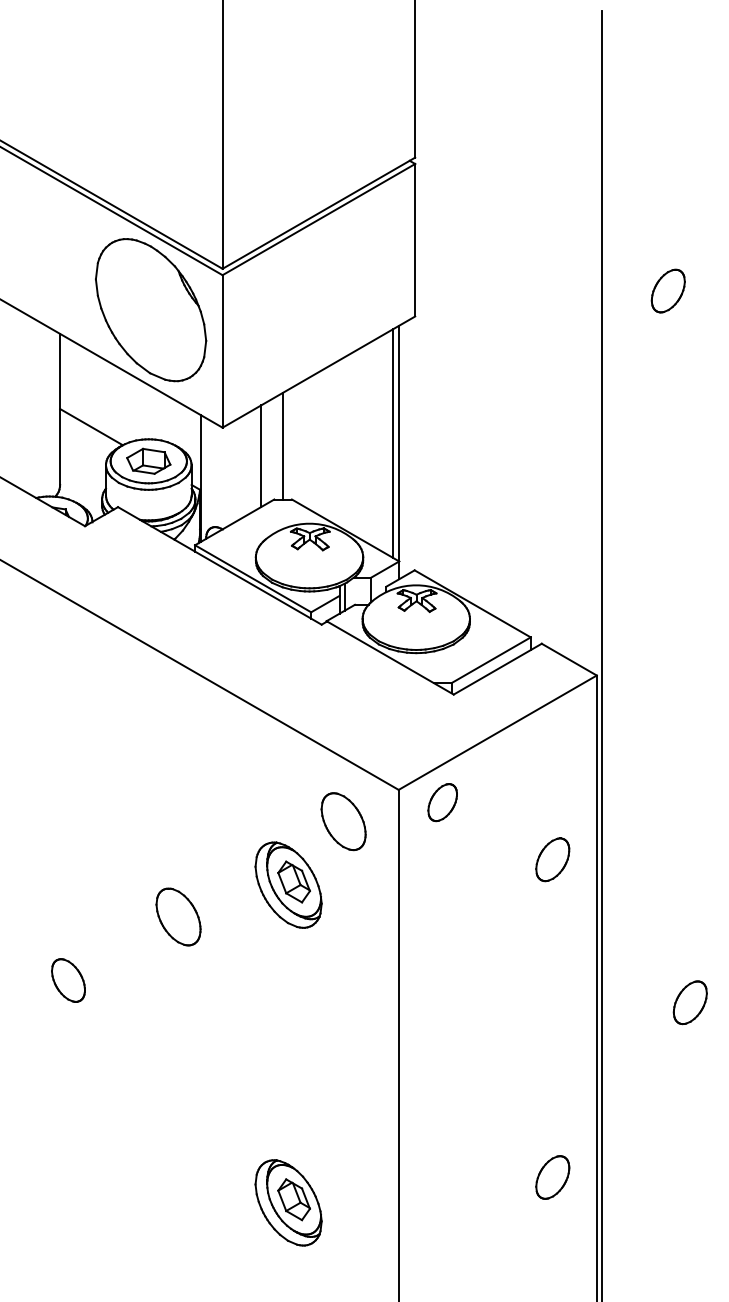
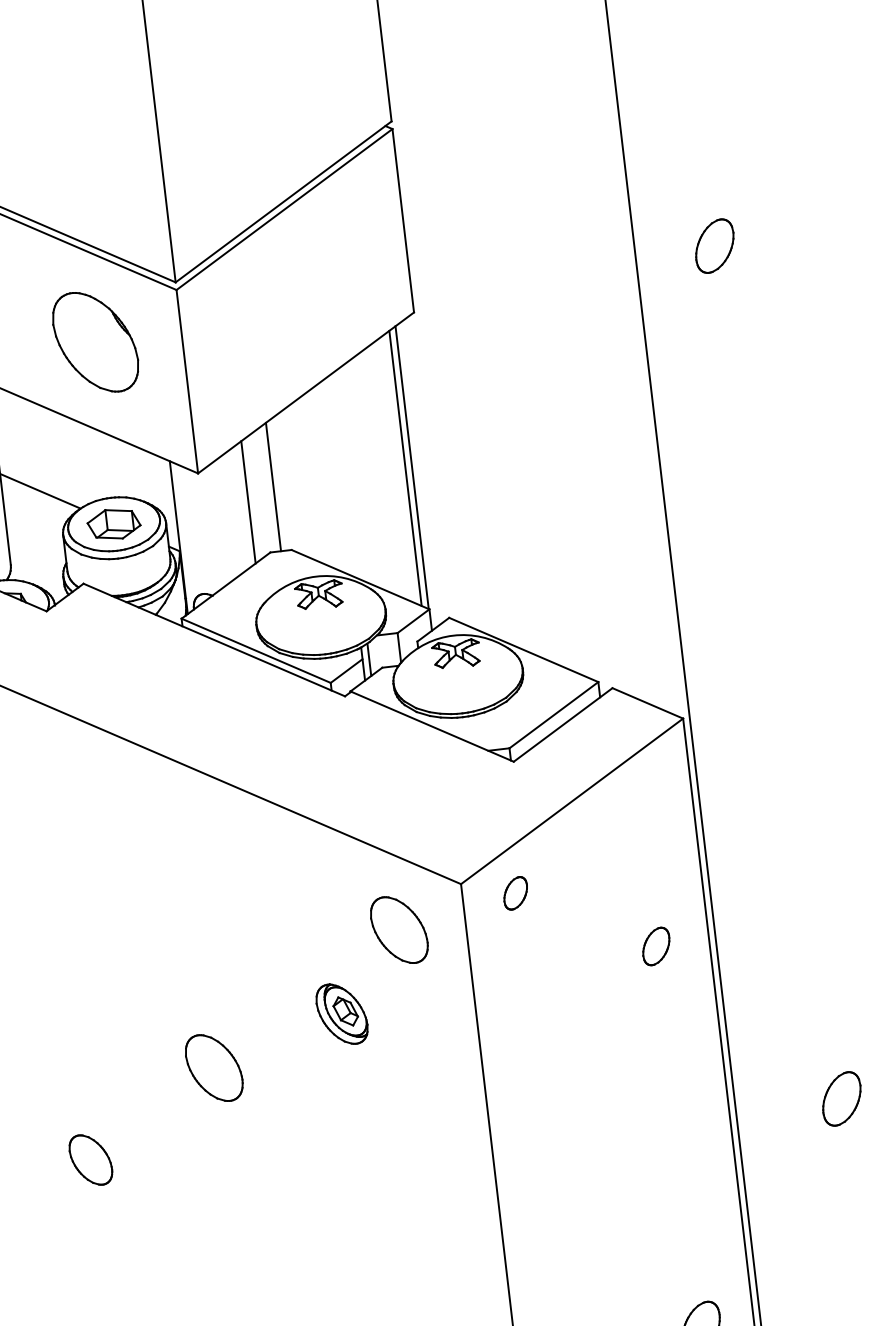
part: (151, 310) -> (96, 342), size x0.6
part: (442, 802) -> (515, 893), size x0.7
part: (552, 859) -> (655, 946), size x0.7
part: (288, 884) -> (341, 1013), size x0.6

